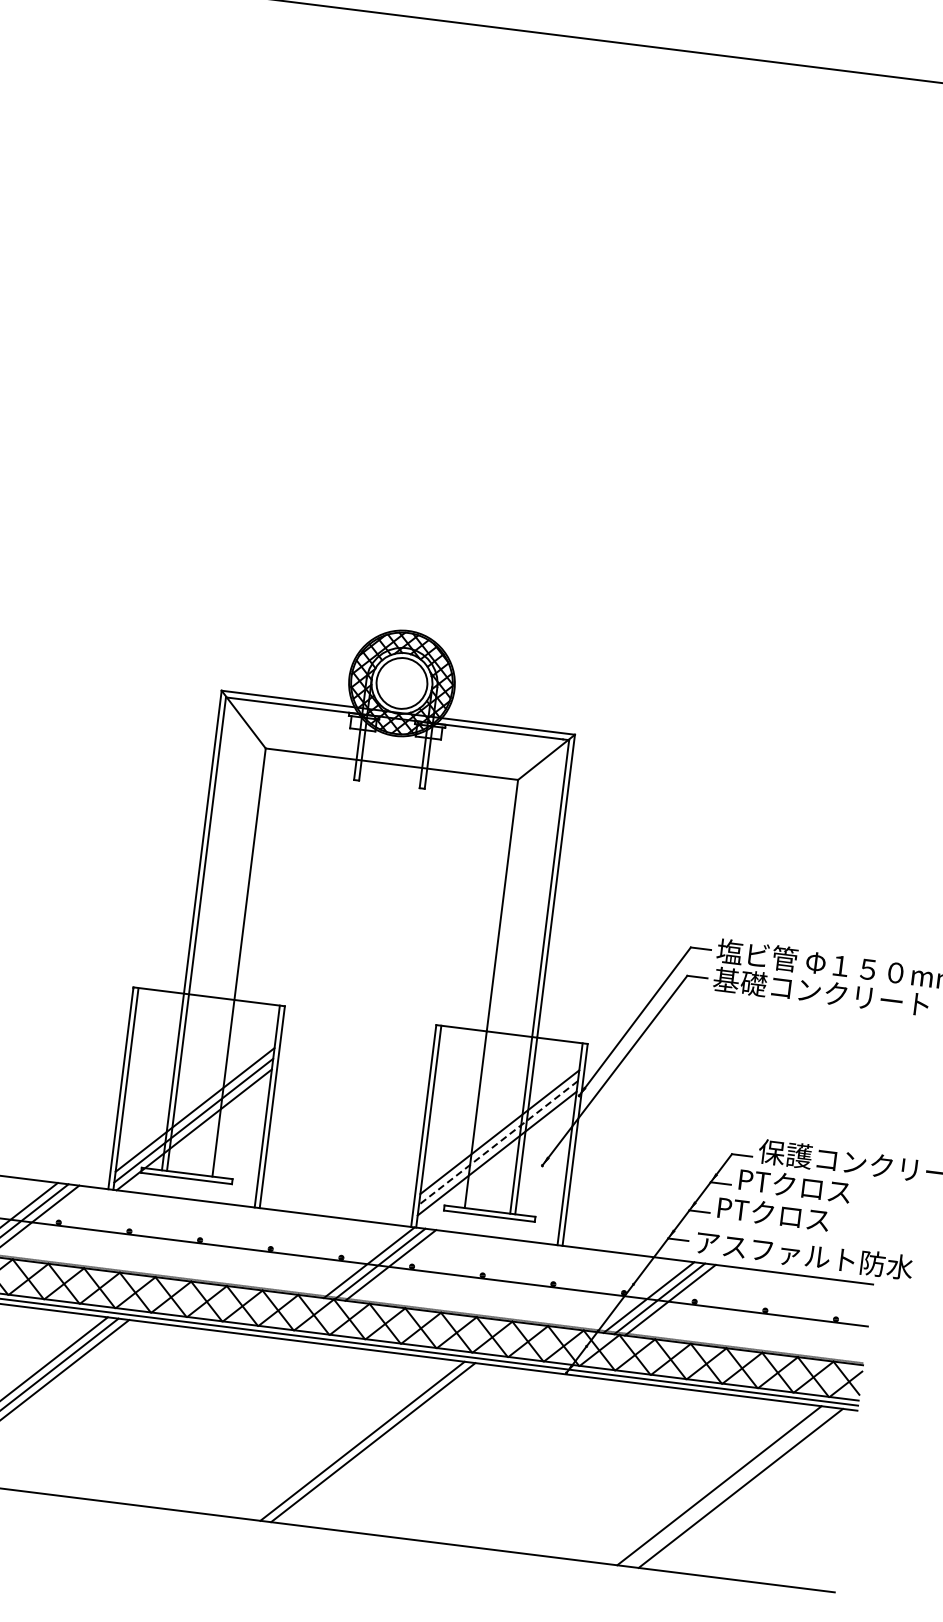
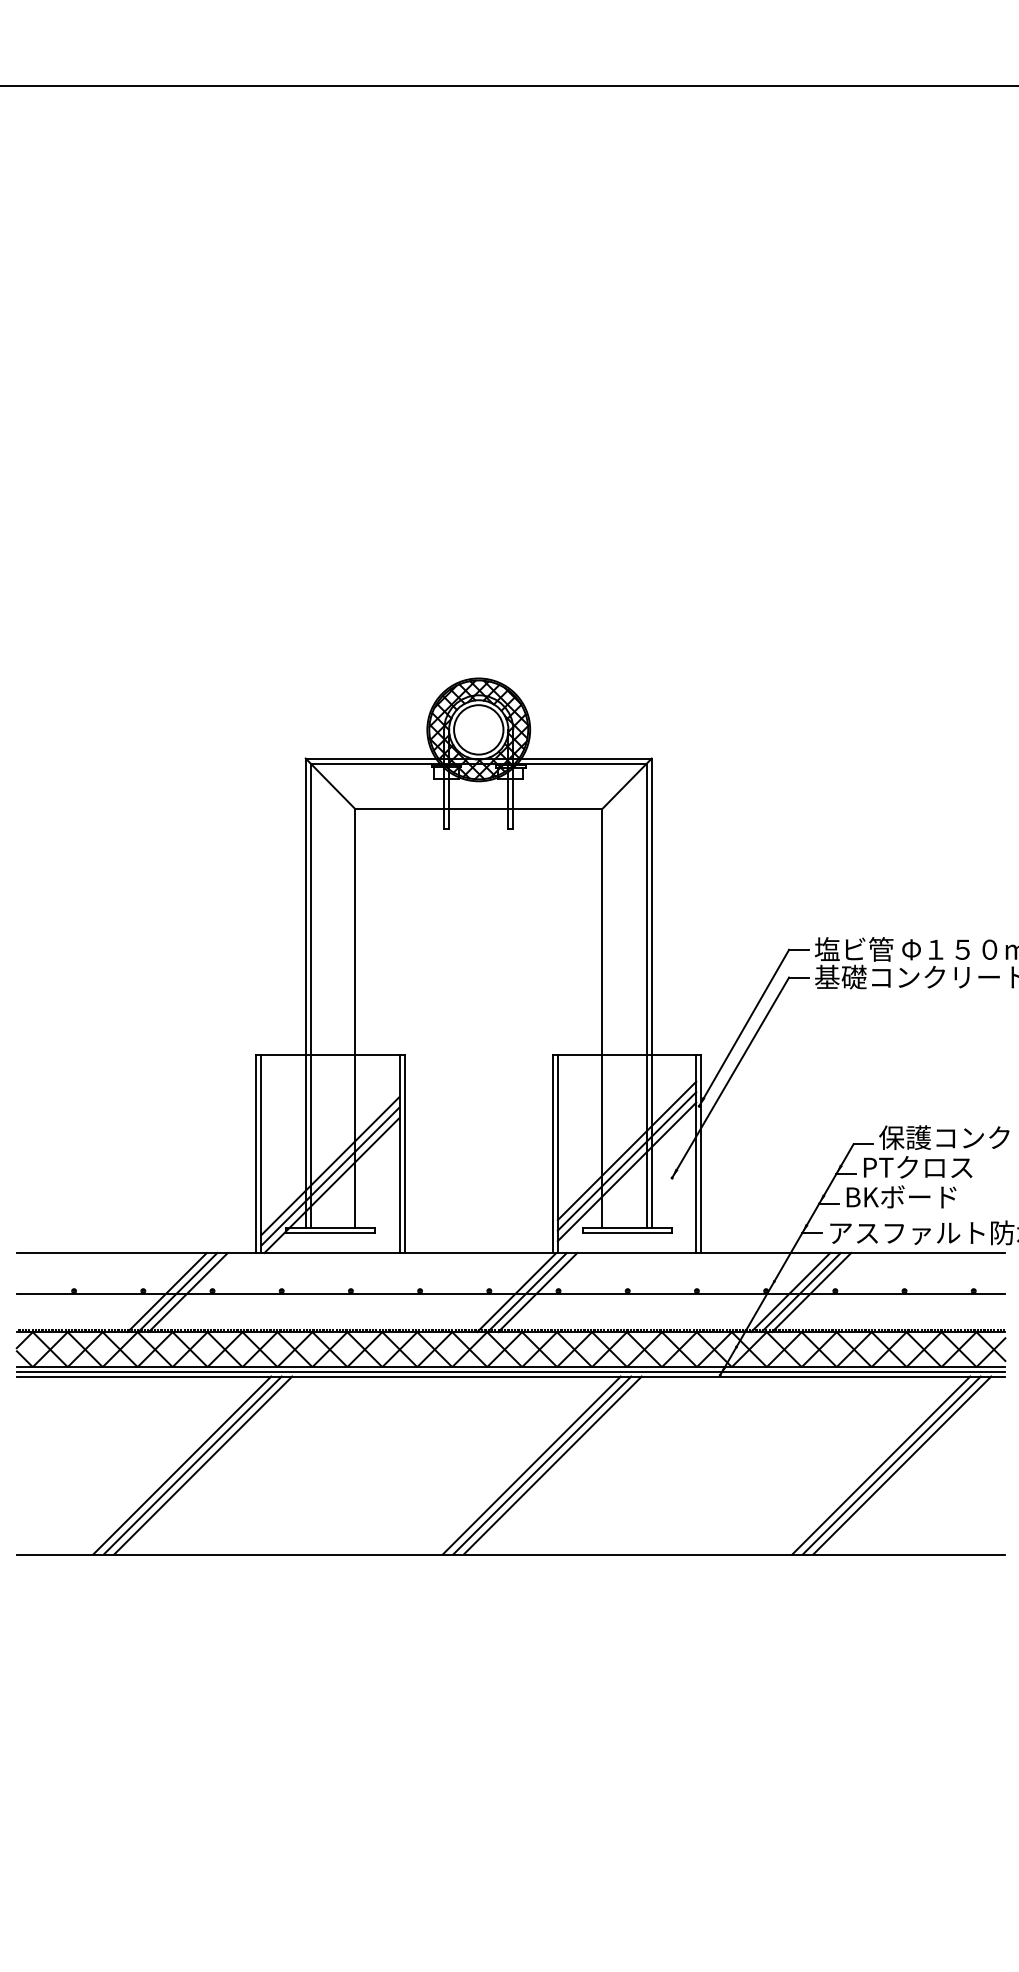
line: (498, 1143) -> (627, 1161), dashed -> solid
text: (775, 1213) -> (902, 1196), PTクロス -> BKボード
line: (383, 1443) -> (552, 1465), added
line: (729, 1487) -> (891, 1465), added

